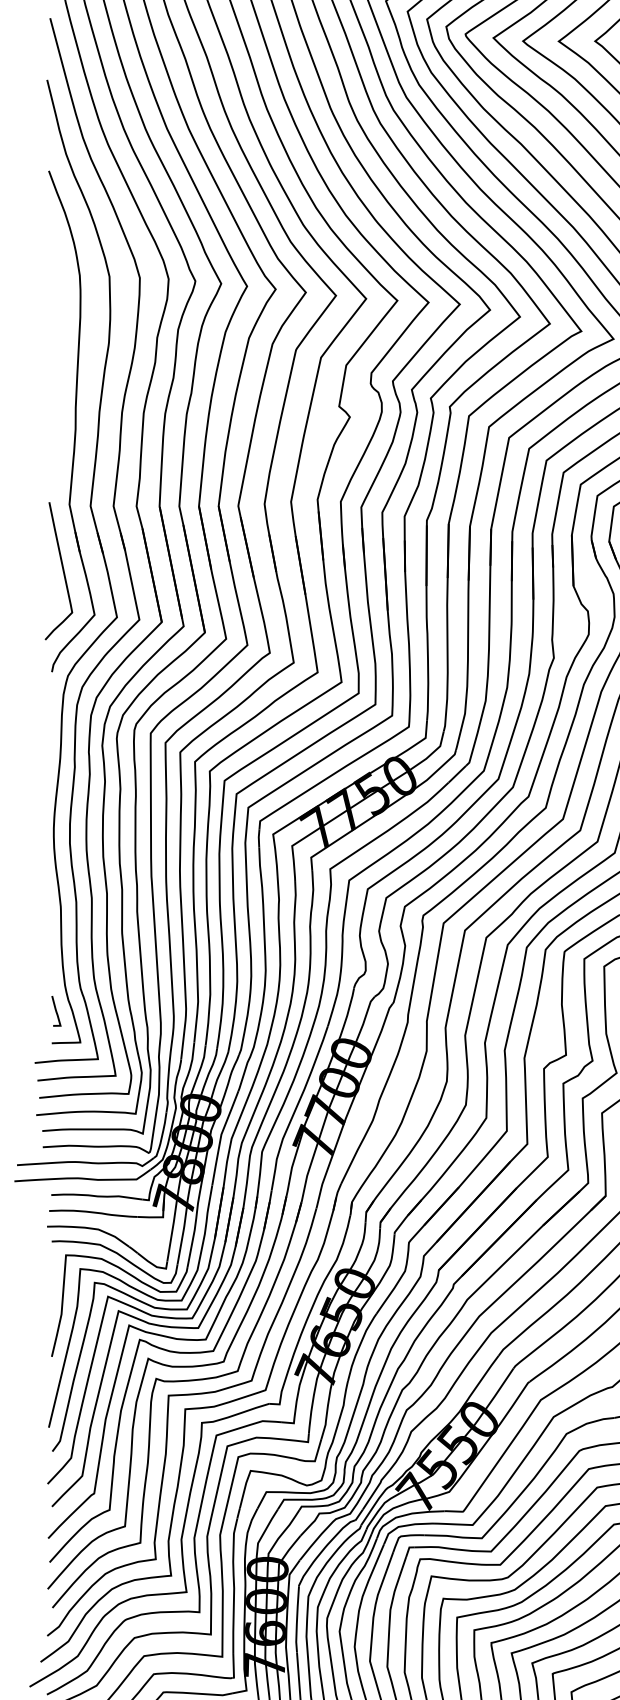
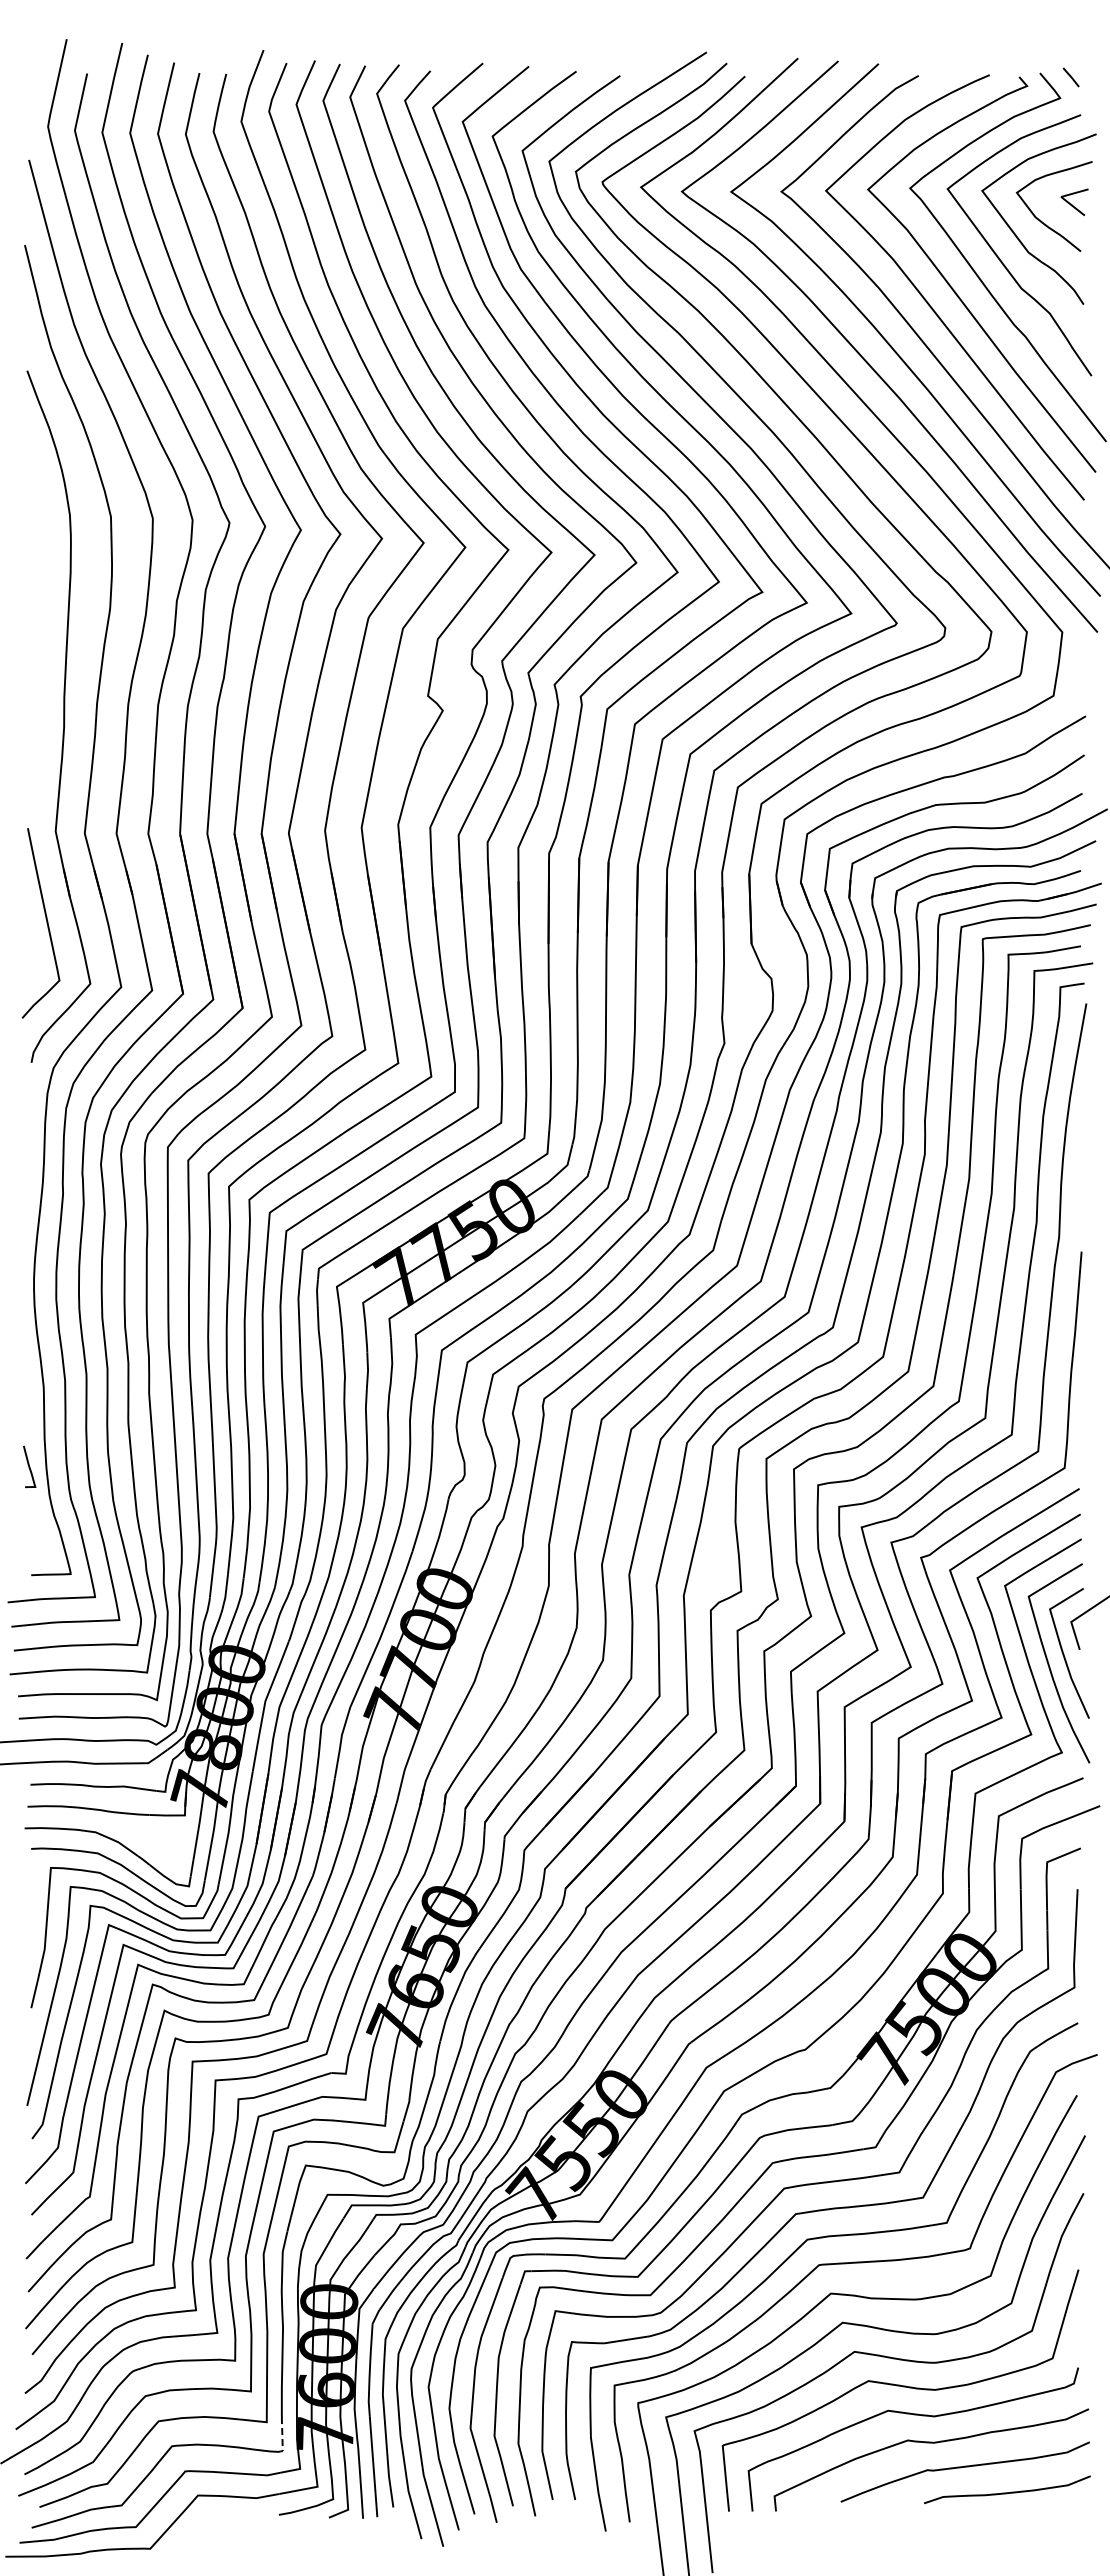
curve: (56, 1010) -> (29, 1466), moved
line: (233, 1666) -> (282, 2435), solid -> dashed

